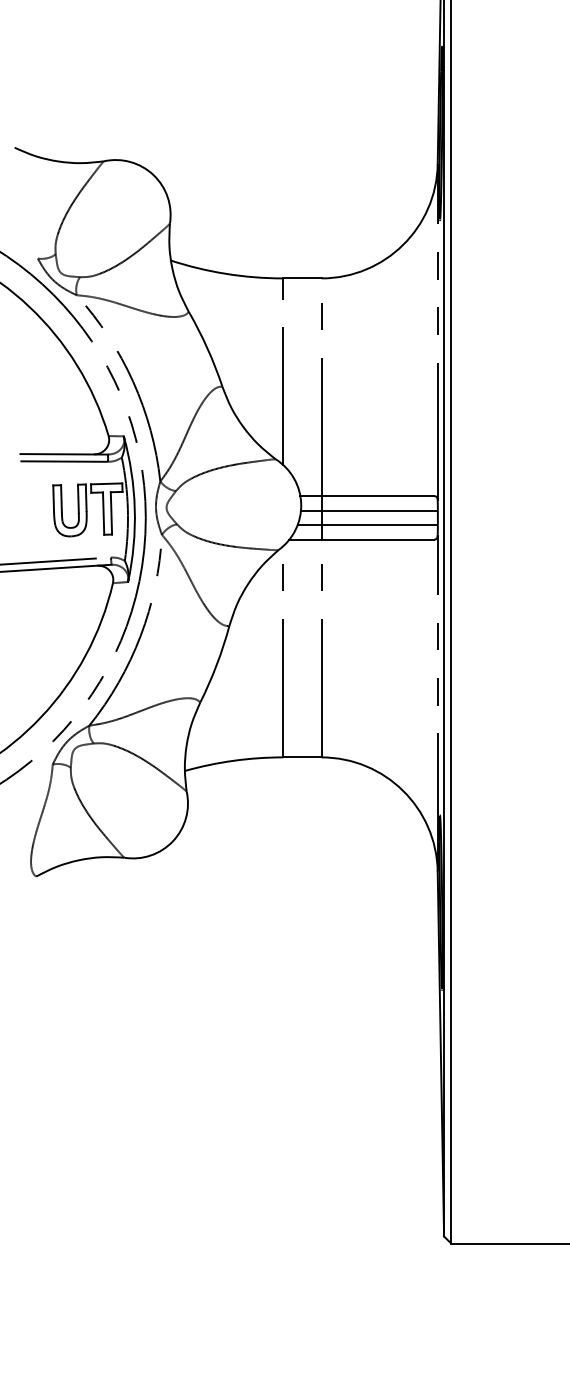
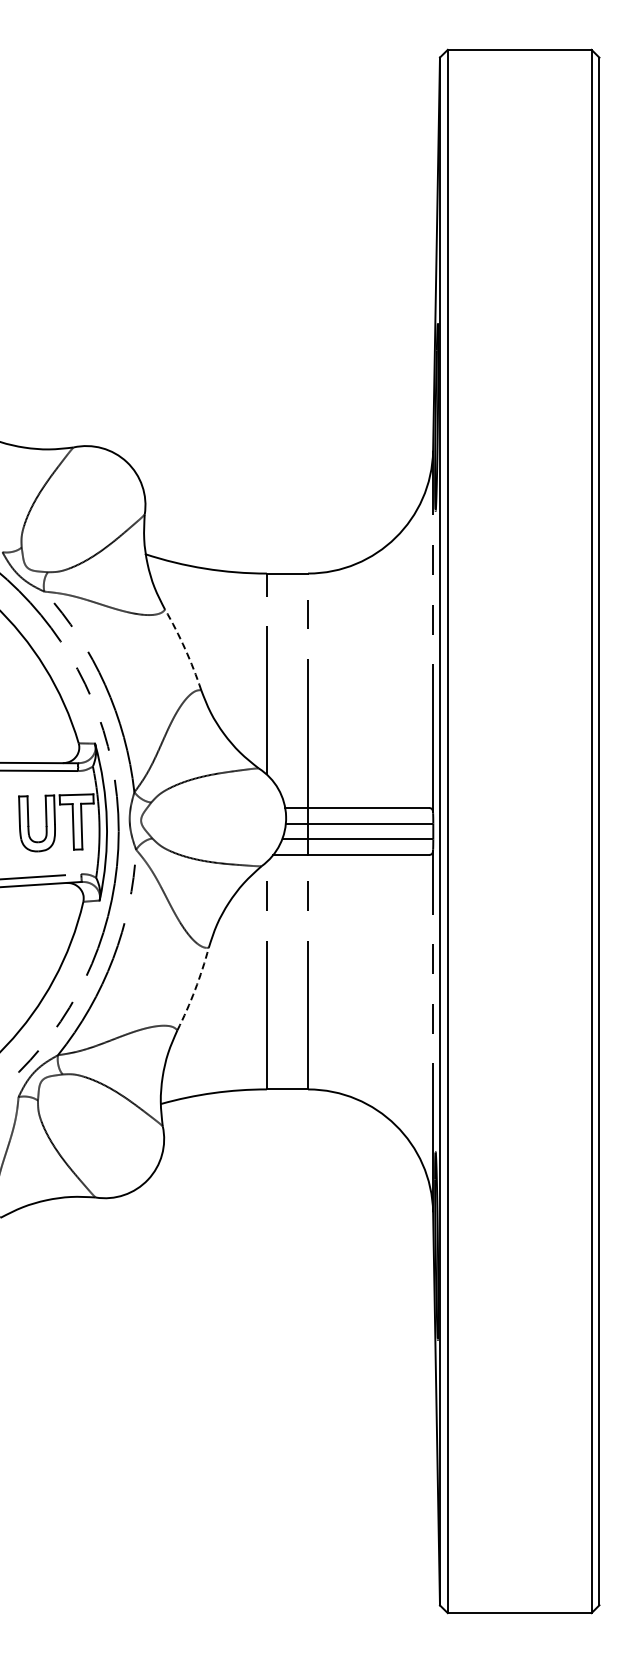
arc: (207, 347) -> (185, 648), solid -> dashed
arc: (217, 664) -> (195, 989), solid -> dashed

